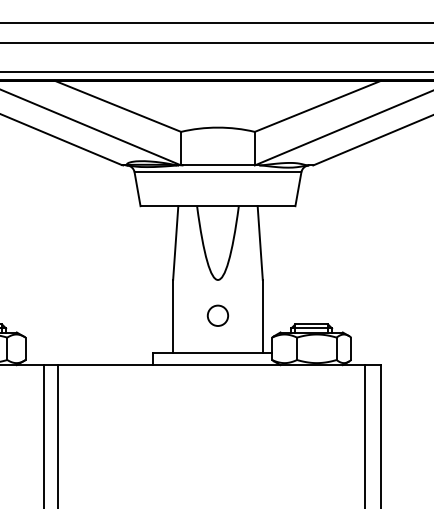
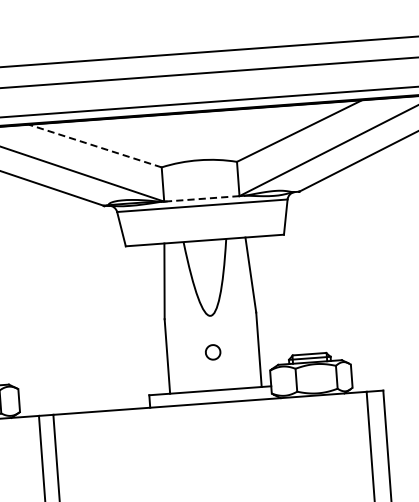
line: (117, 106) -> (94, 146), solid -> dashed
line: (219, 165) -> (203, 198), solid -> dashed
part: (217, 315) -> (212, 352), size x0.7

